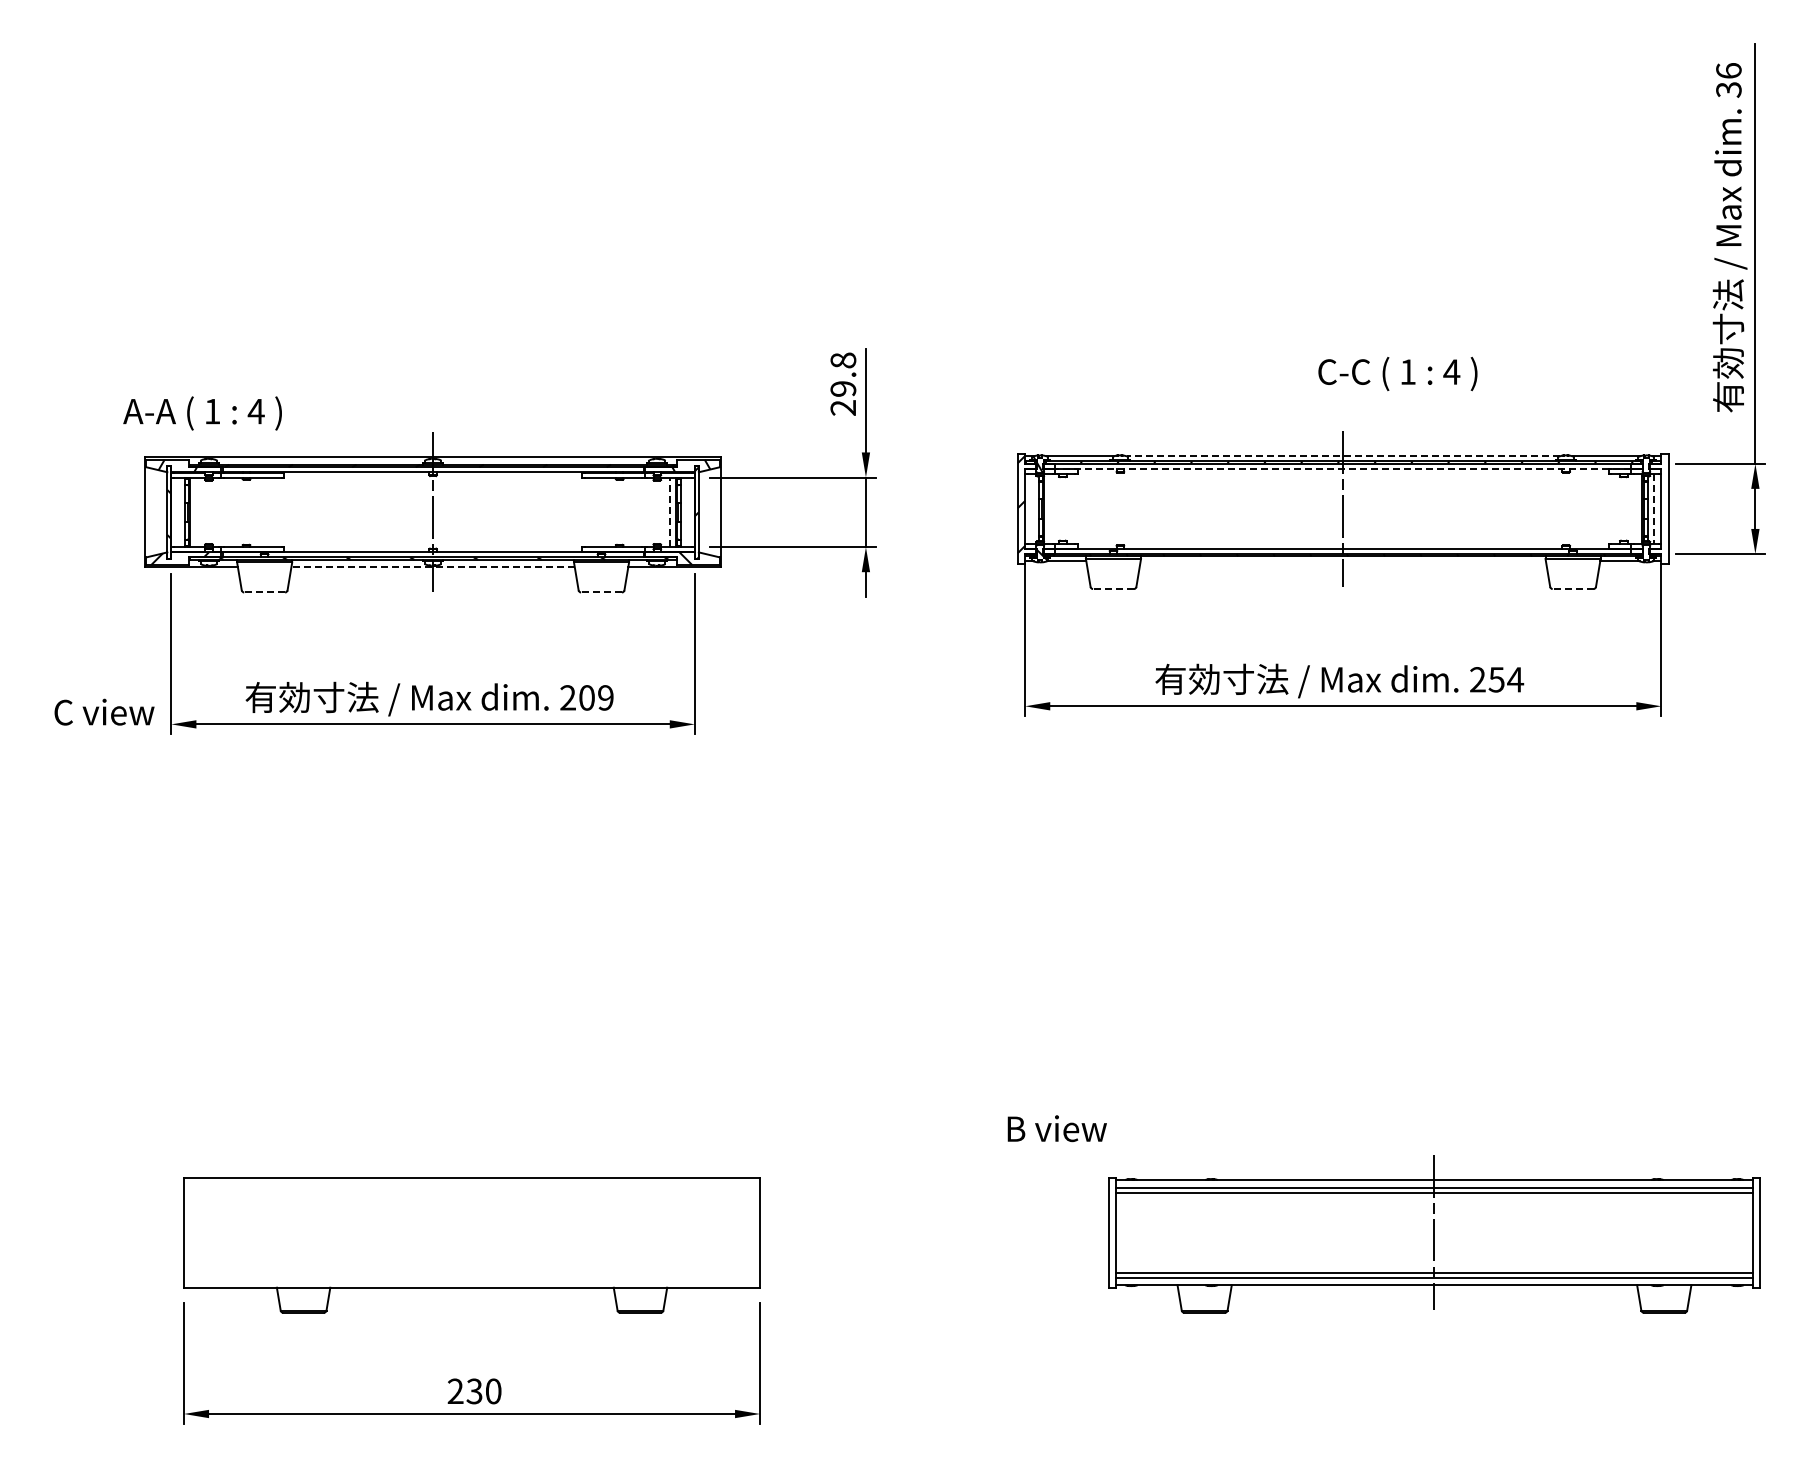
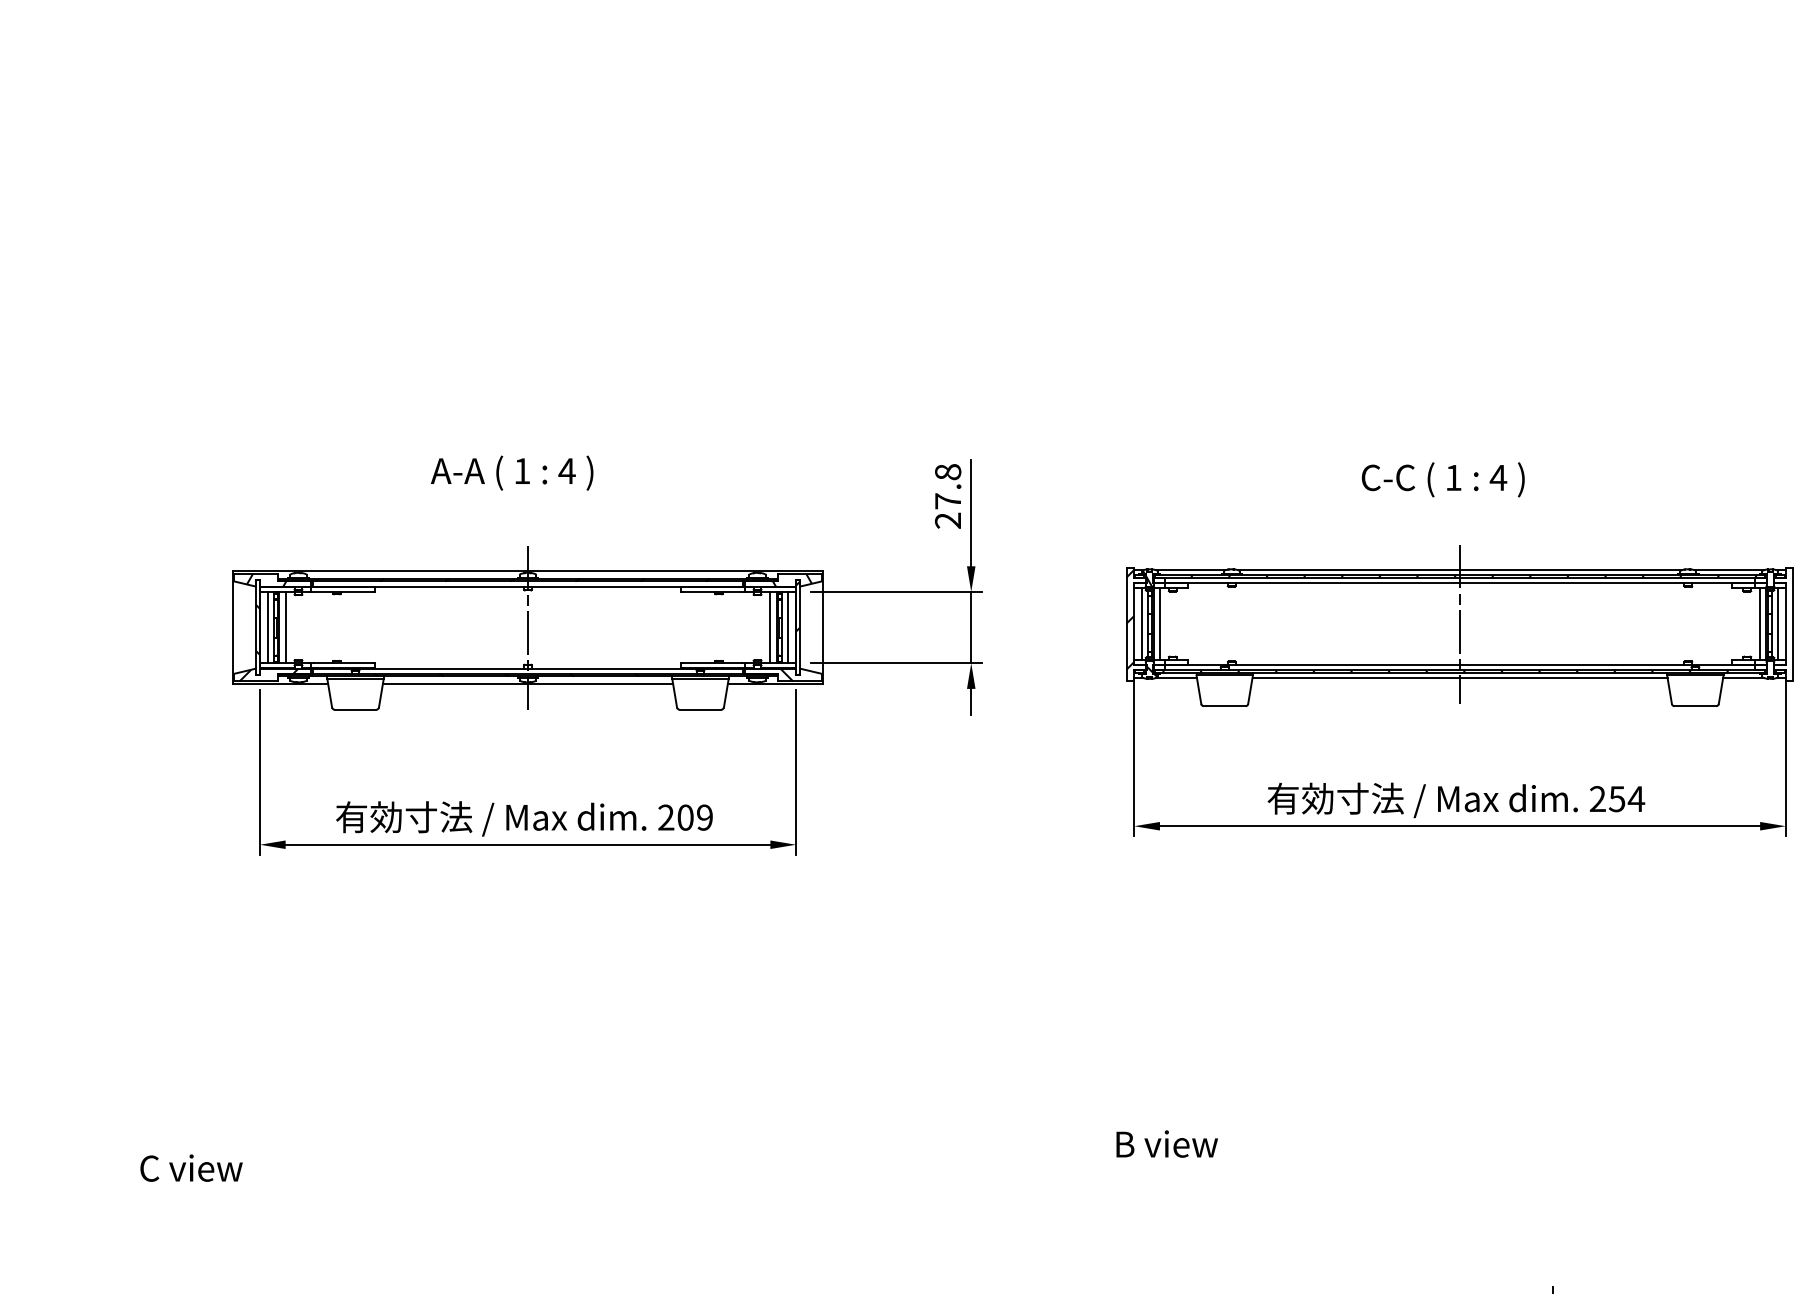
text: (1397, 373) -> (1442, 479), moved
text: (843, 388) -> (948, 500), 29.8 -> 27.8
text: (202, 413) -> (512, 473), moved
line: (1343, 456) -> (1460, 570), dashed -> solid
line: (1342, 468) -> (1459, 582), dashed -> solid
line: (1032, 508) -> (1141, 623), added
line: (1050, 508) -> (1160, 623), added
line: (1636, 508) -> (1760, 623), added
line: (1653, 508) -> (1777, 623), dashed -> solid
line: (178, 512) -> (267, 627), added
line: (196, 512) -> (285, 627), added
line: (669, 512) -> (770, 627), dashed -> solid
line: (687, 512) -> (788, 627), added
line: (1342, 561) -> (1459, 677), added
line: (433, 567) -> (528, 684), dashed -> solid
line: (1113, 589) -> (1224, 706), dashed -> solid
line: (1572, 589) -> (1694, 706), dashed -> solid
line: (264, 592) -> (355, 709), dashed -> solid
line: (601, 592) -> (700, 709), dashed -> solid
text: (104, 711) -> (191, 1167), moved
text: (1056, 1128) -> (1166, 1143), moved

